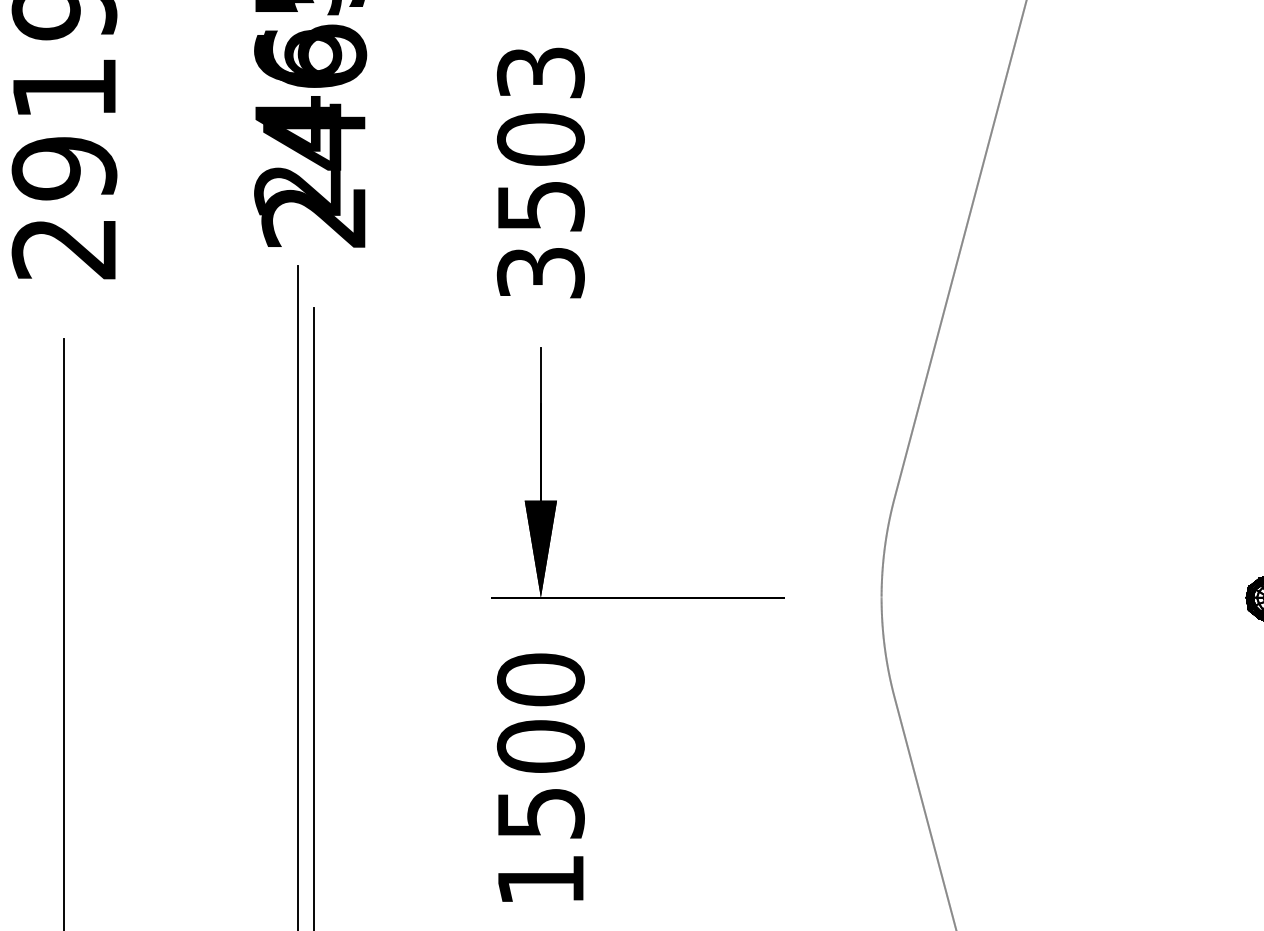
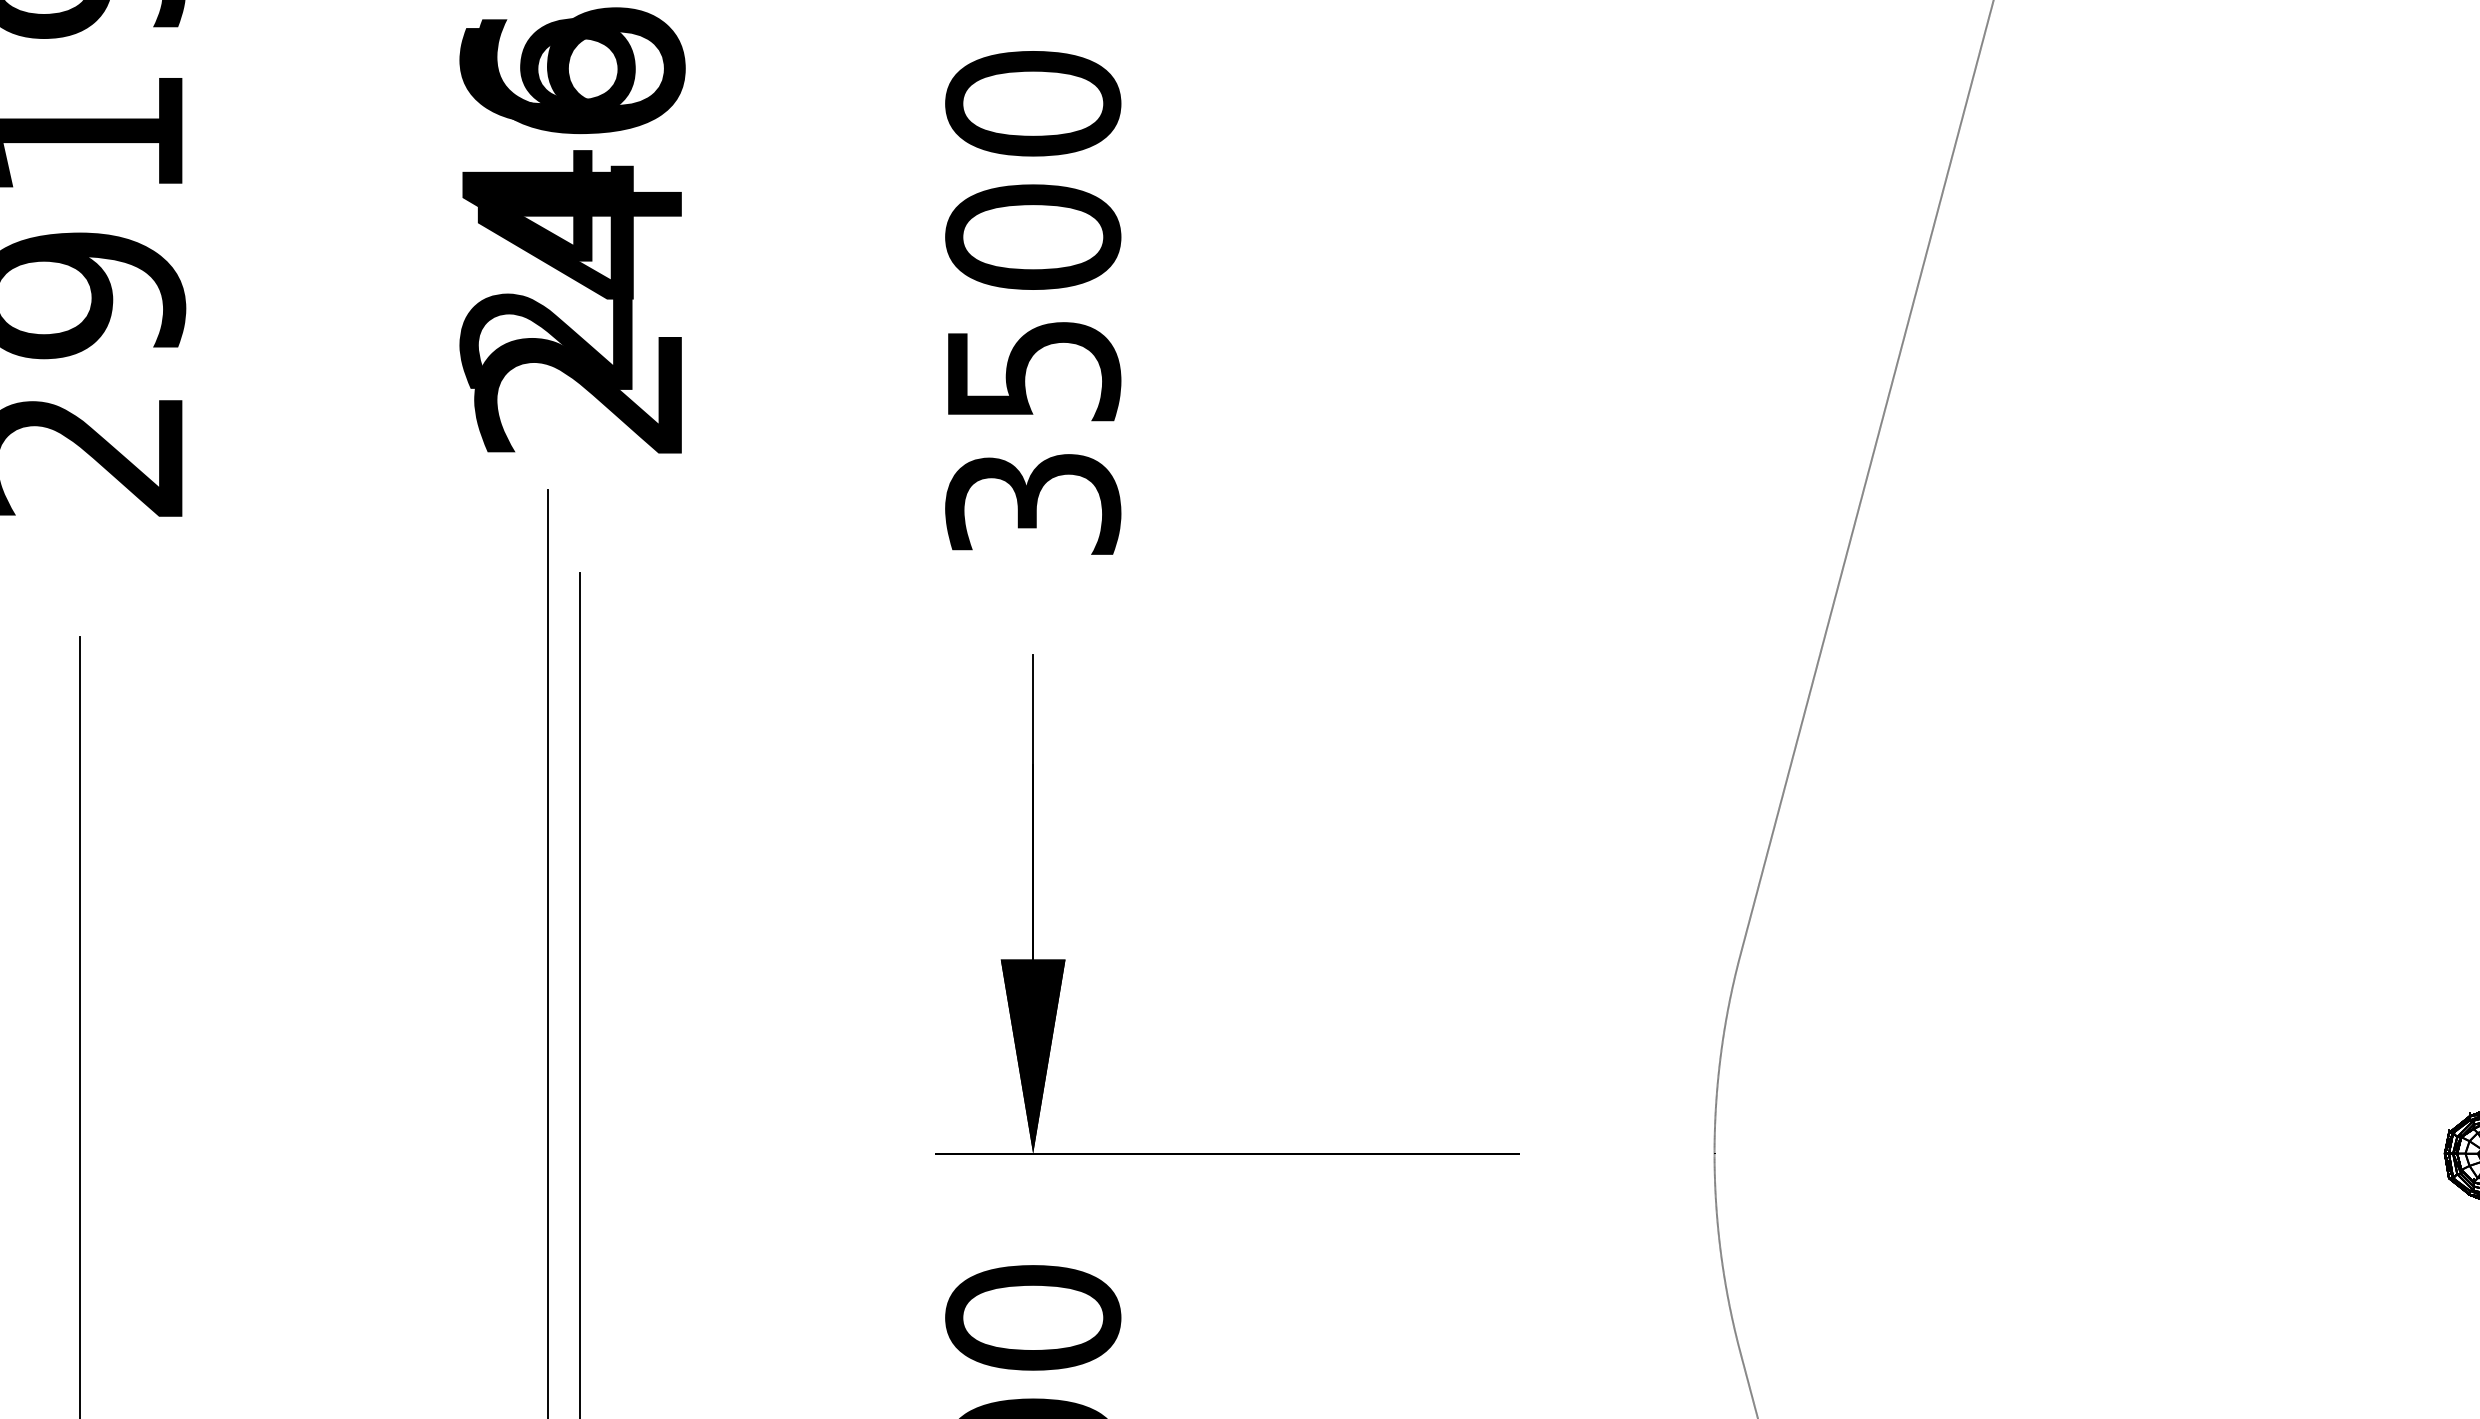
text: (540, 72) -> (1032, 103), 3503 -> 3500

